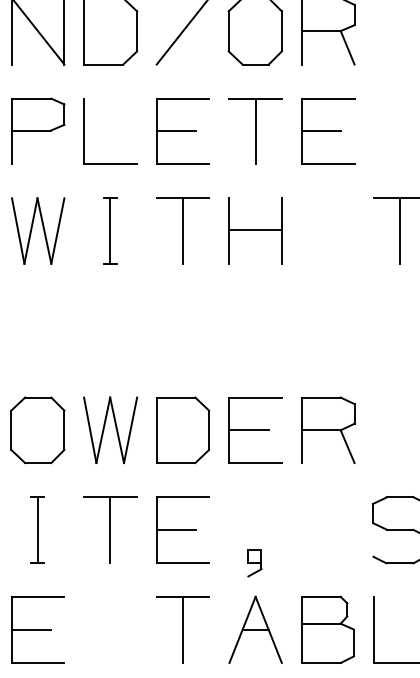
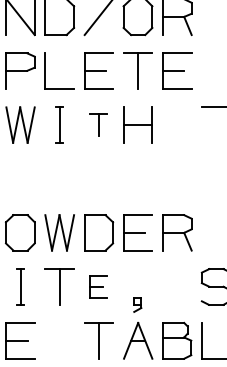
part: (182, 229) -> (98, 124), size x0.6
line: (400, 229) -> (216, 124), removed
part: (182, 529) -> (98, 286), size x0.6

